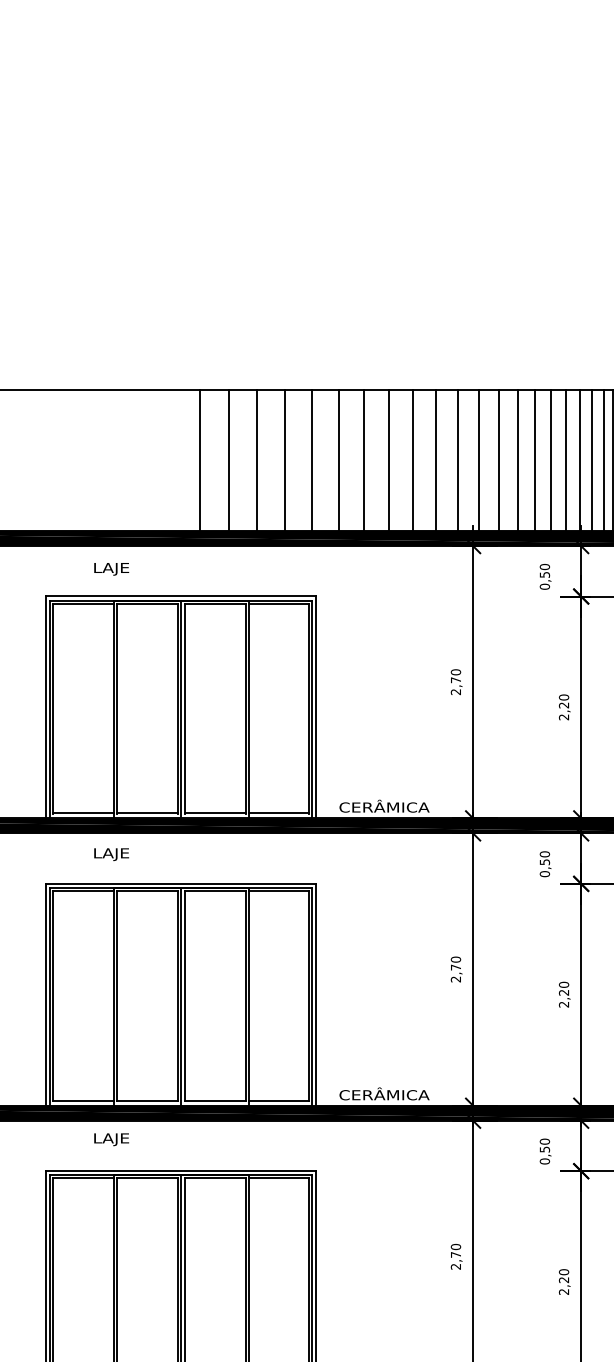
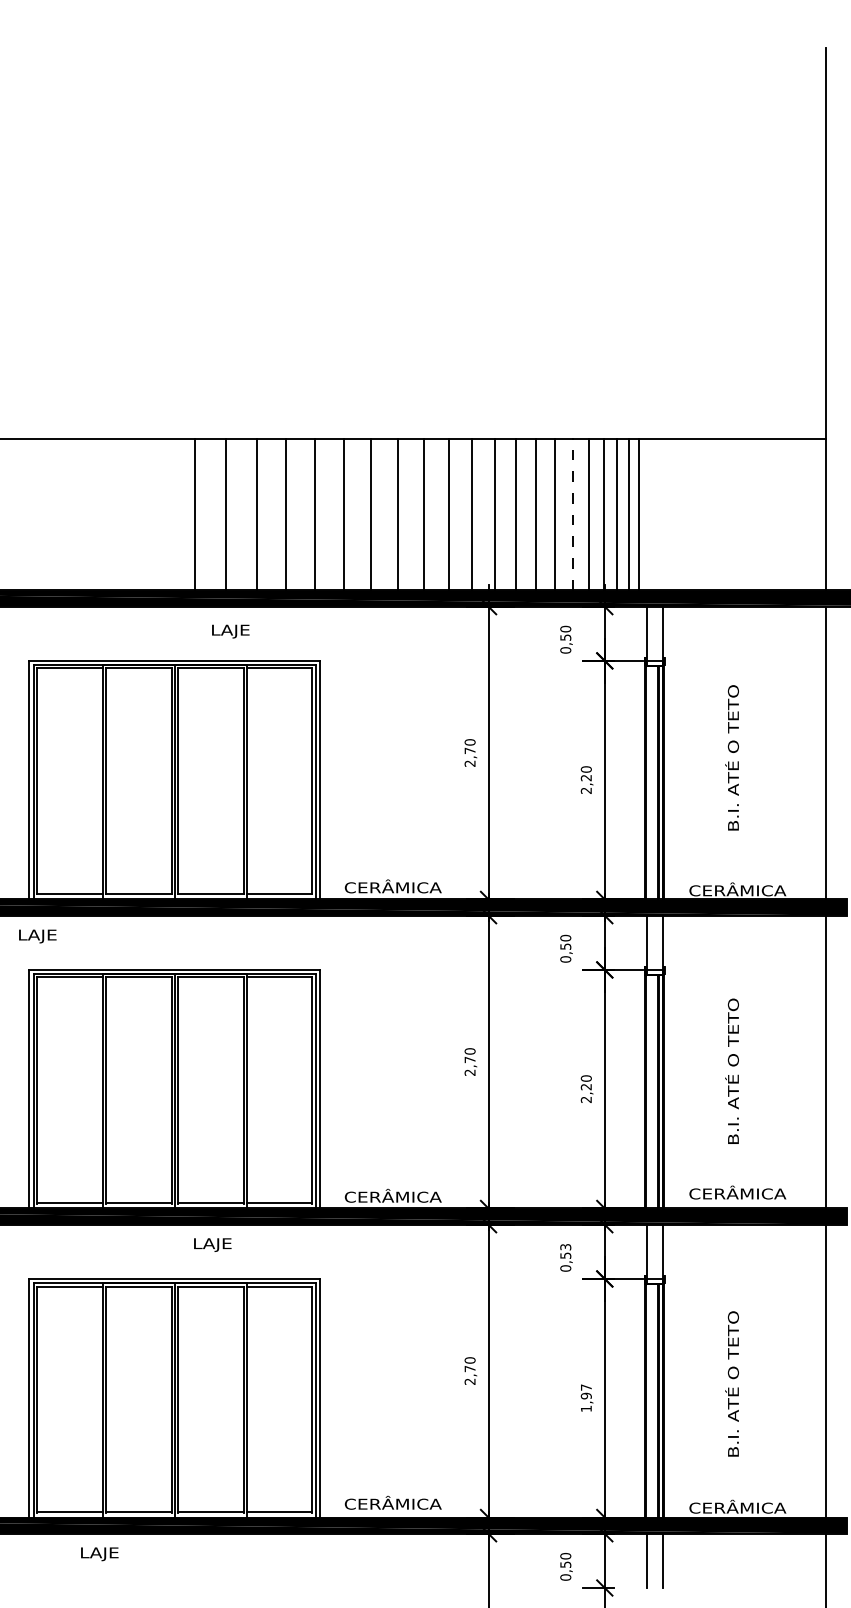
line: (551, 460) -> (572, 514), solid -> dashed
text: (111, 569) -> (230, 631), moved
text: (111, 854) -> (37, 936), moved
text: (111, 1139) -> (212, 1244), moved
text: (544, 1141) -> (565, 1246), 0,50 -> 0,53
text: (563, 1282) -> (585, 1398), 2,20 -> 1,97

